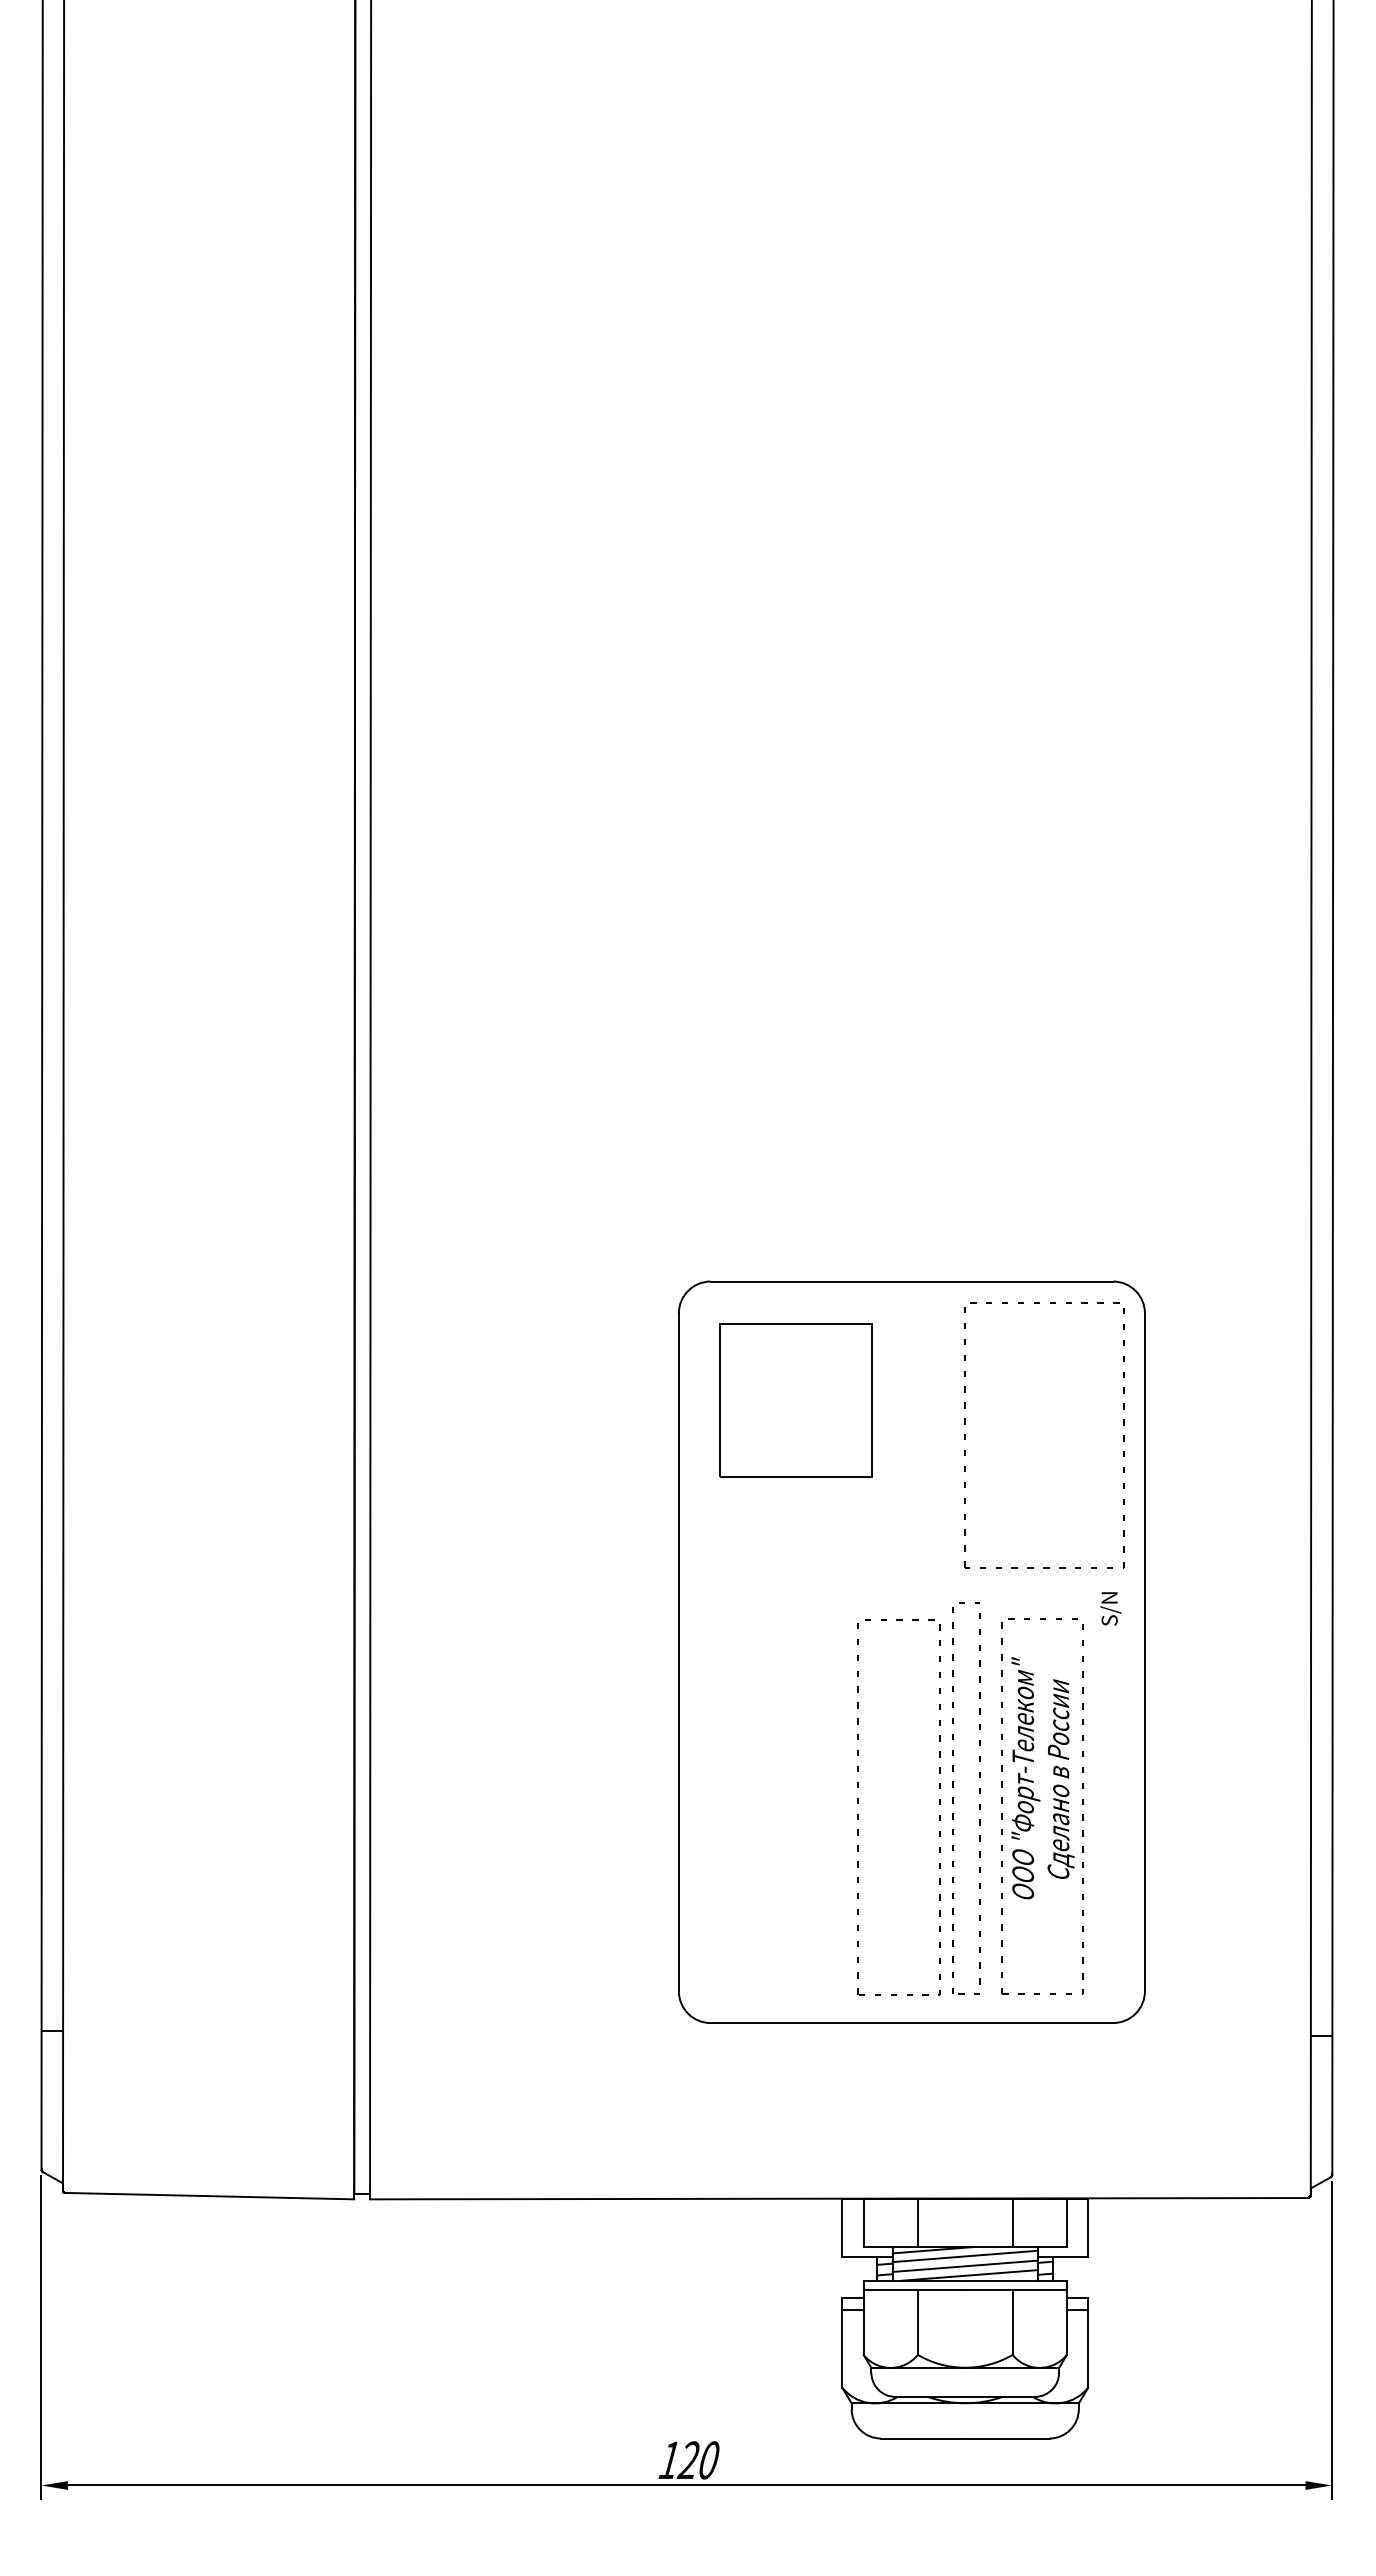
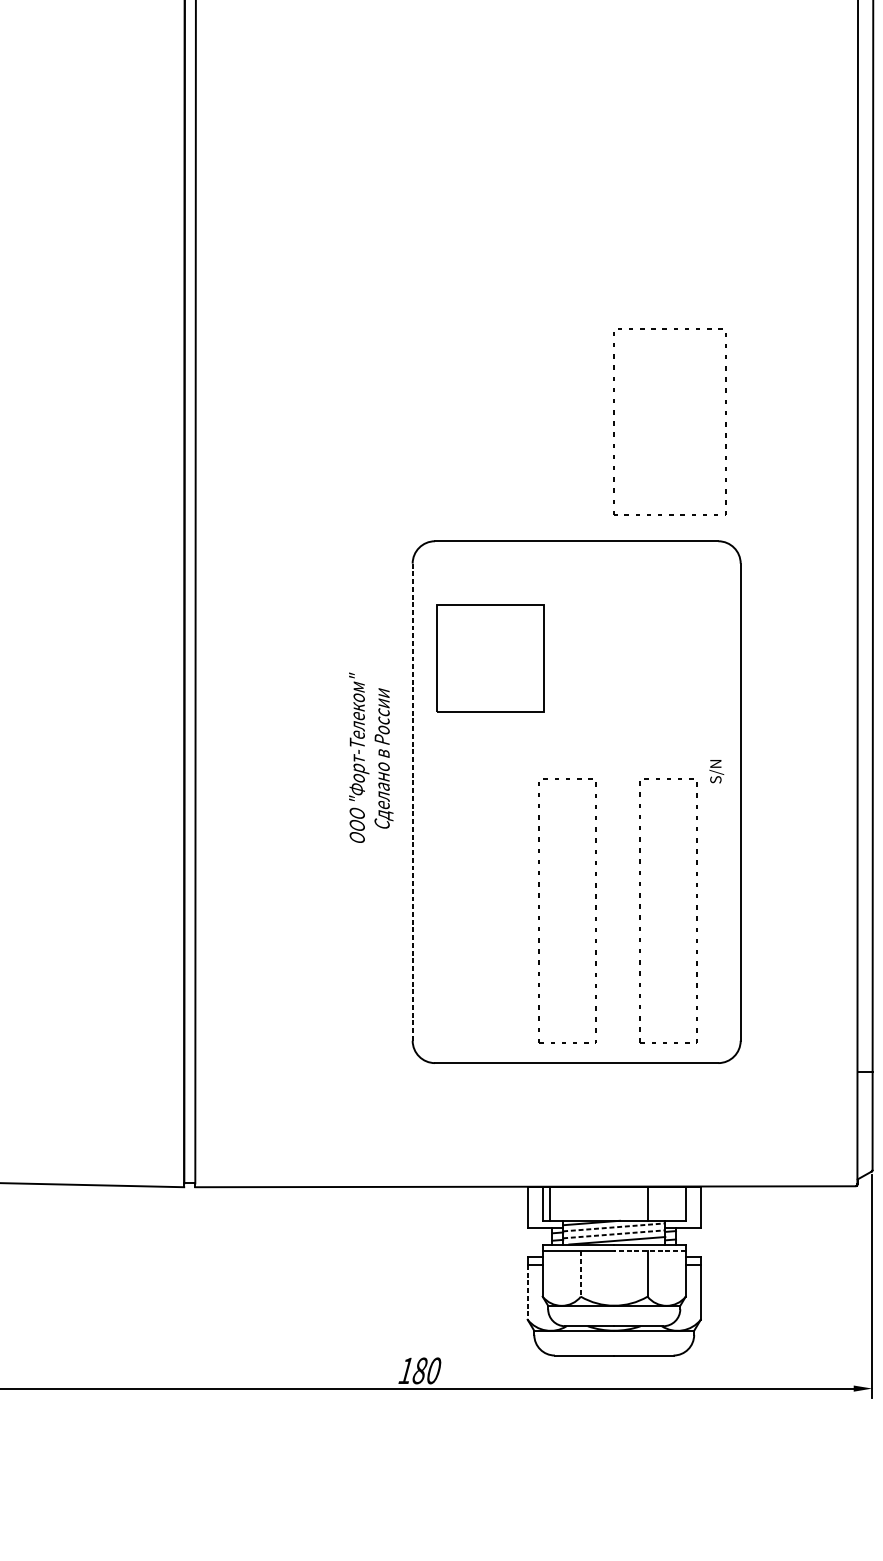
part: (795, 1400) -> (489, 658), moved
part: (965, 1435) -> (614, 422), moved
line: (678, 1652) -> (412, 802), solid -> dashed
text: (1042, 1778) -> (370, 757), moved
part: (953, 1798) -> (605, 905), removed
line: (917, 2222) -> (549, 1203), moved
line: (965, 2256) -> (614, 1227), solid -> dashed
line: (965, 2266) -> (614, 1234), solid -> dashed
line: (1016, 2290) -> (650, 1251), solid -> dashed
line: (917, 2323) -> (580, 1274), solid -> dashed
line: (842, 2348) -> (527, 1292), solid -> dashed
text: (688, 2460) -> (419, 1371), 120 -> 180

